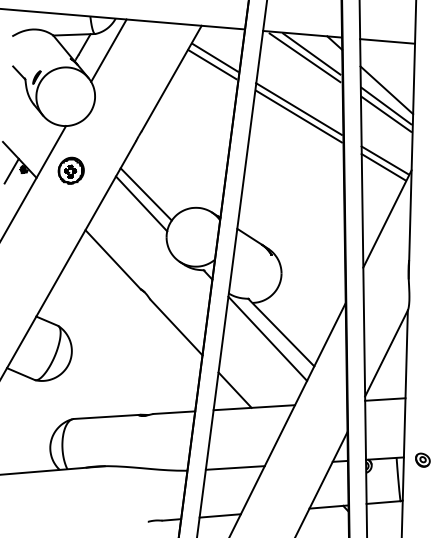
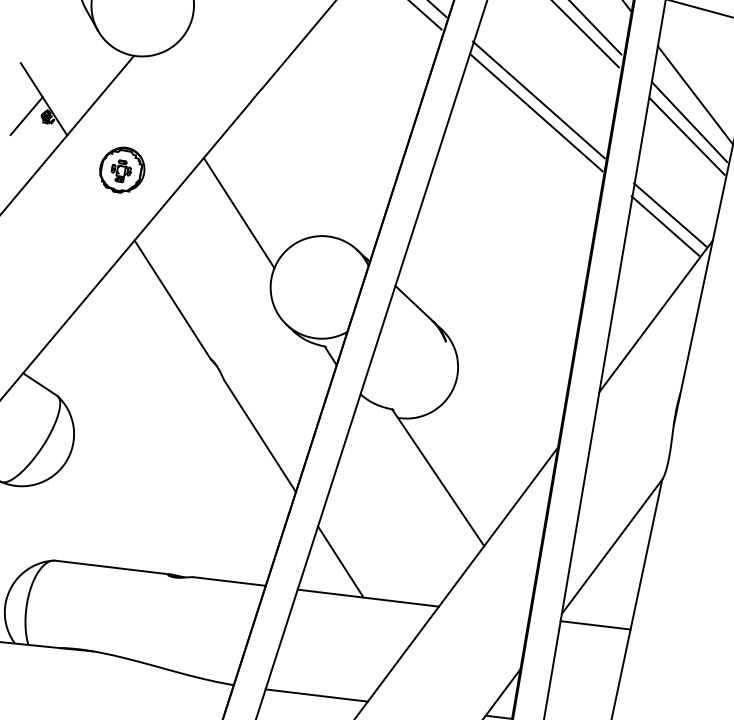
part: (70, 170) -> (121, 169), moved
line: (145, 194) -> (248, 198), removed
line: (267, 338) -> (412, 483), removed

